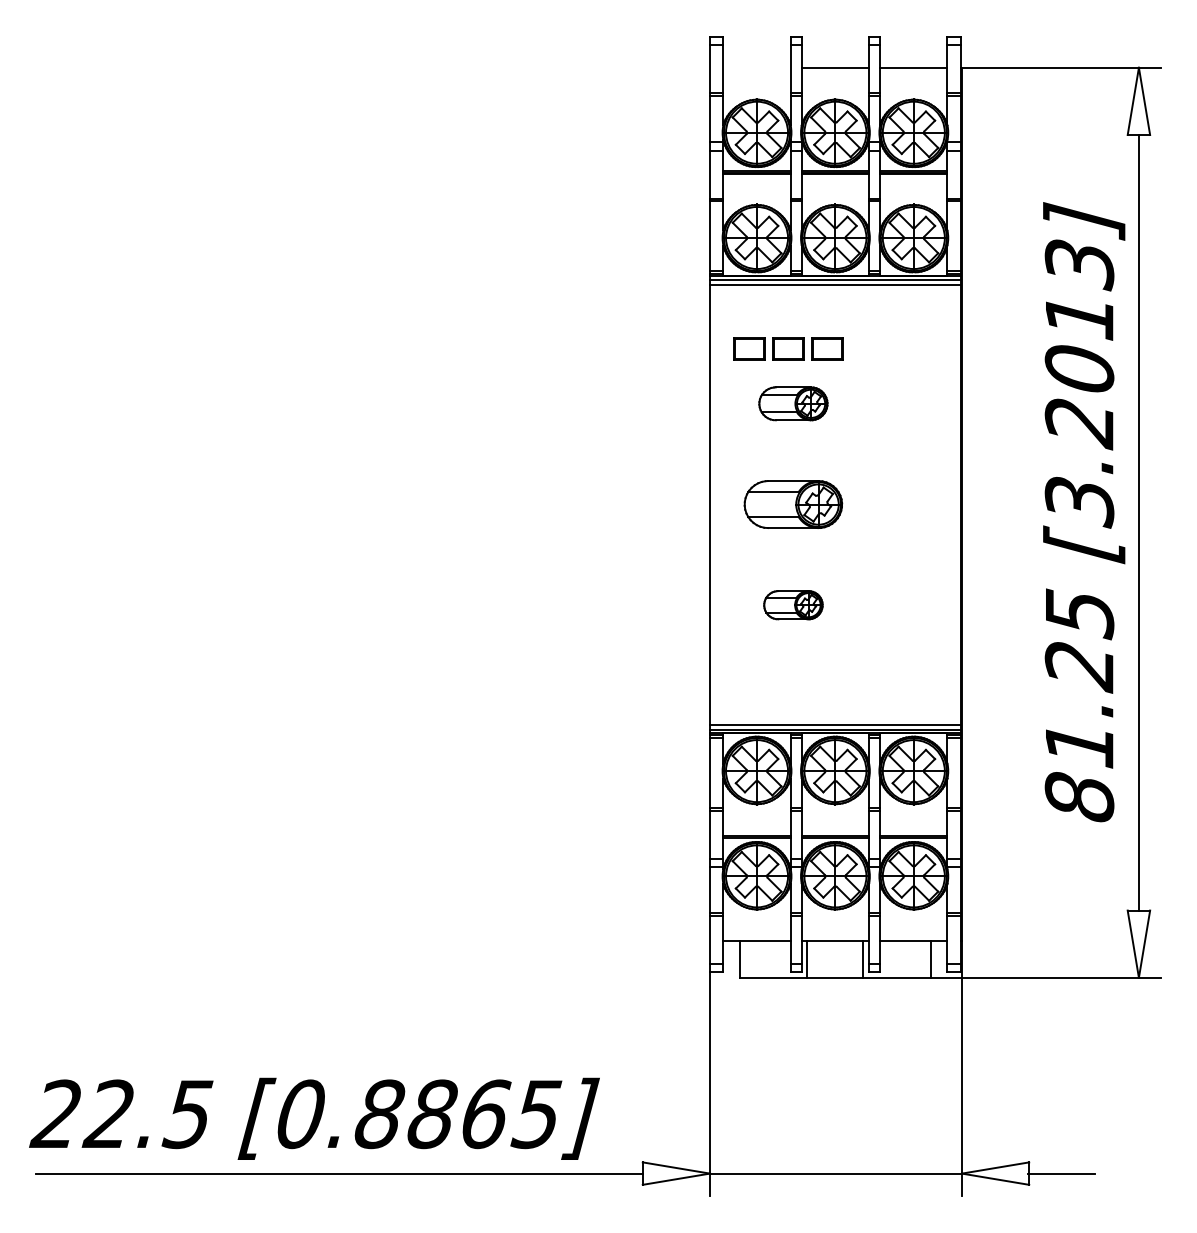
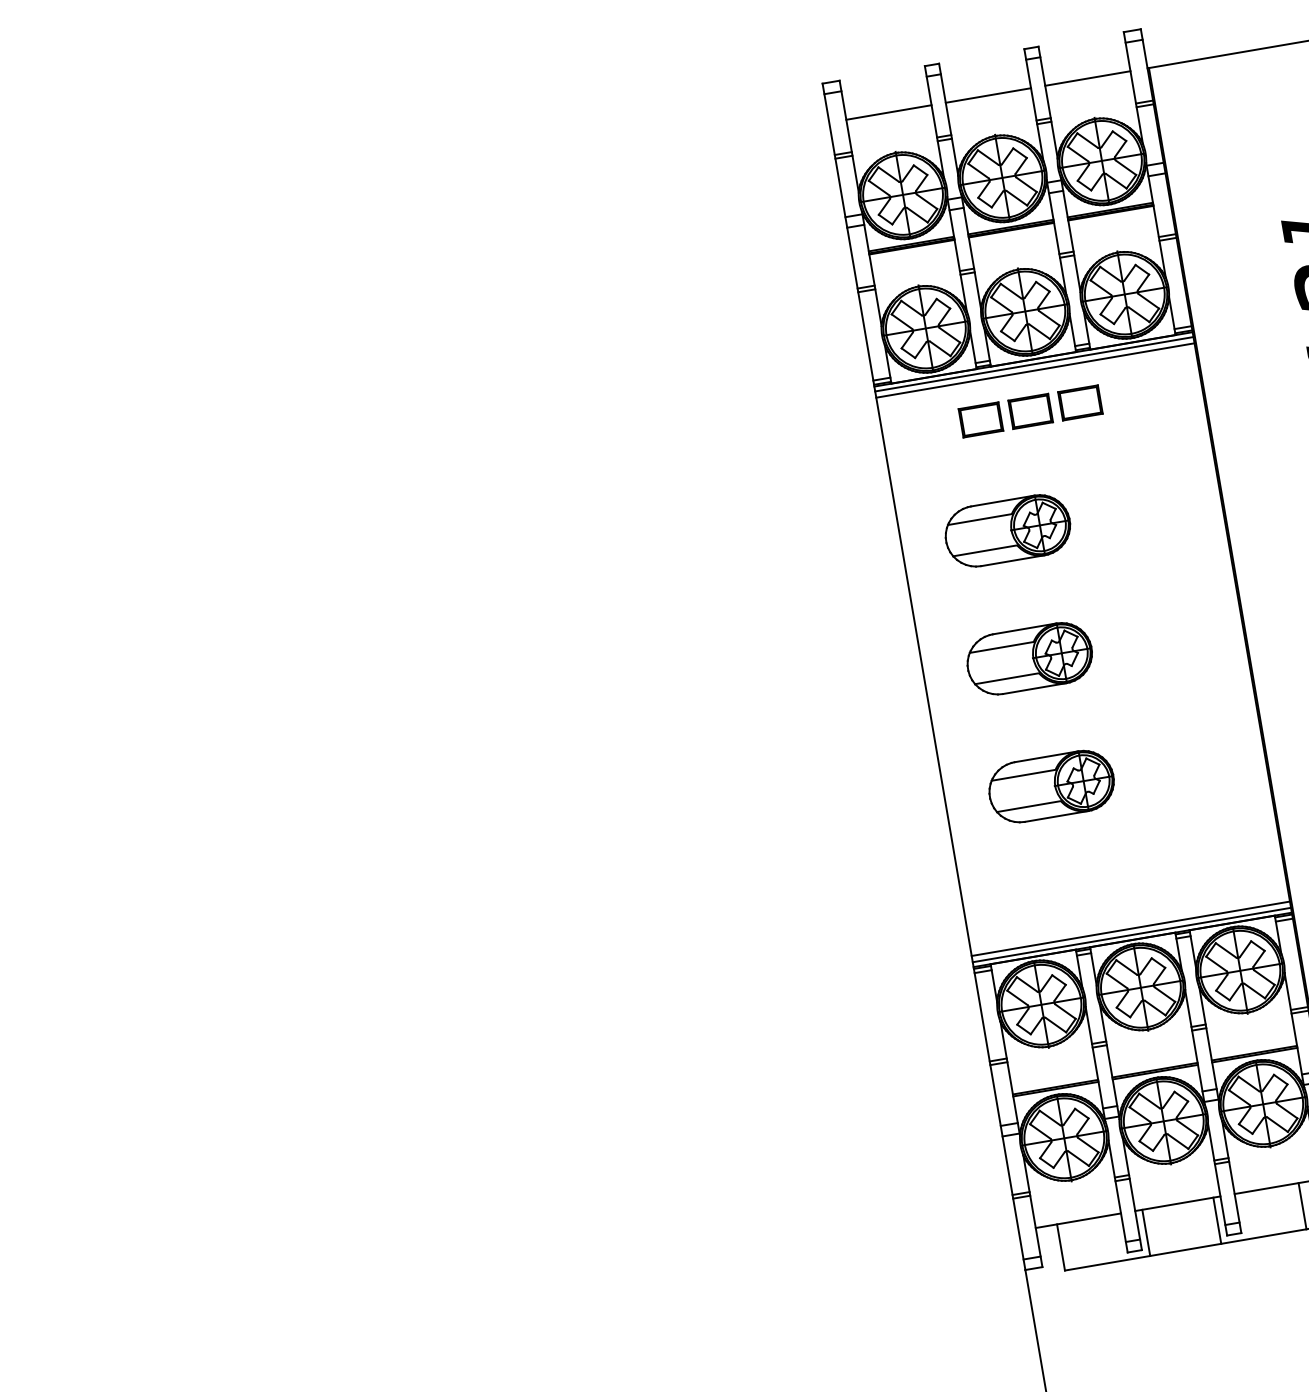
line: (756, 67) -> (888, 112), added
part: (788, 348) -> (1030, 410), moved
part: (793, 403) -> (1008, 530), size x1.43
part: (793, 604) -> (1051, 785), size x1.67

